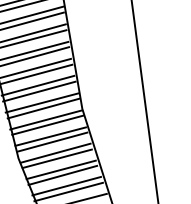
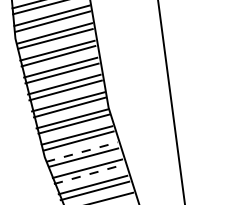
line: (56, 152) -> (82, 151), solid -> dashed
line: (63, 175) -> (89, 174), solid -> dashed

